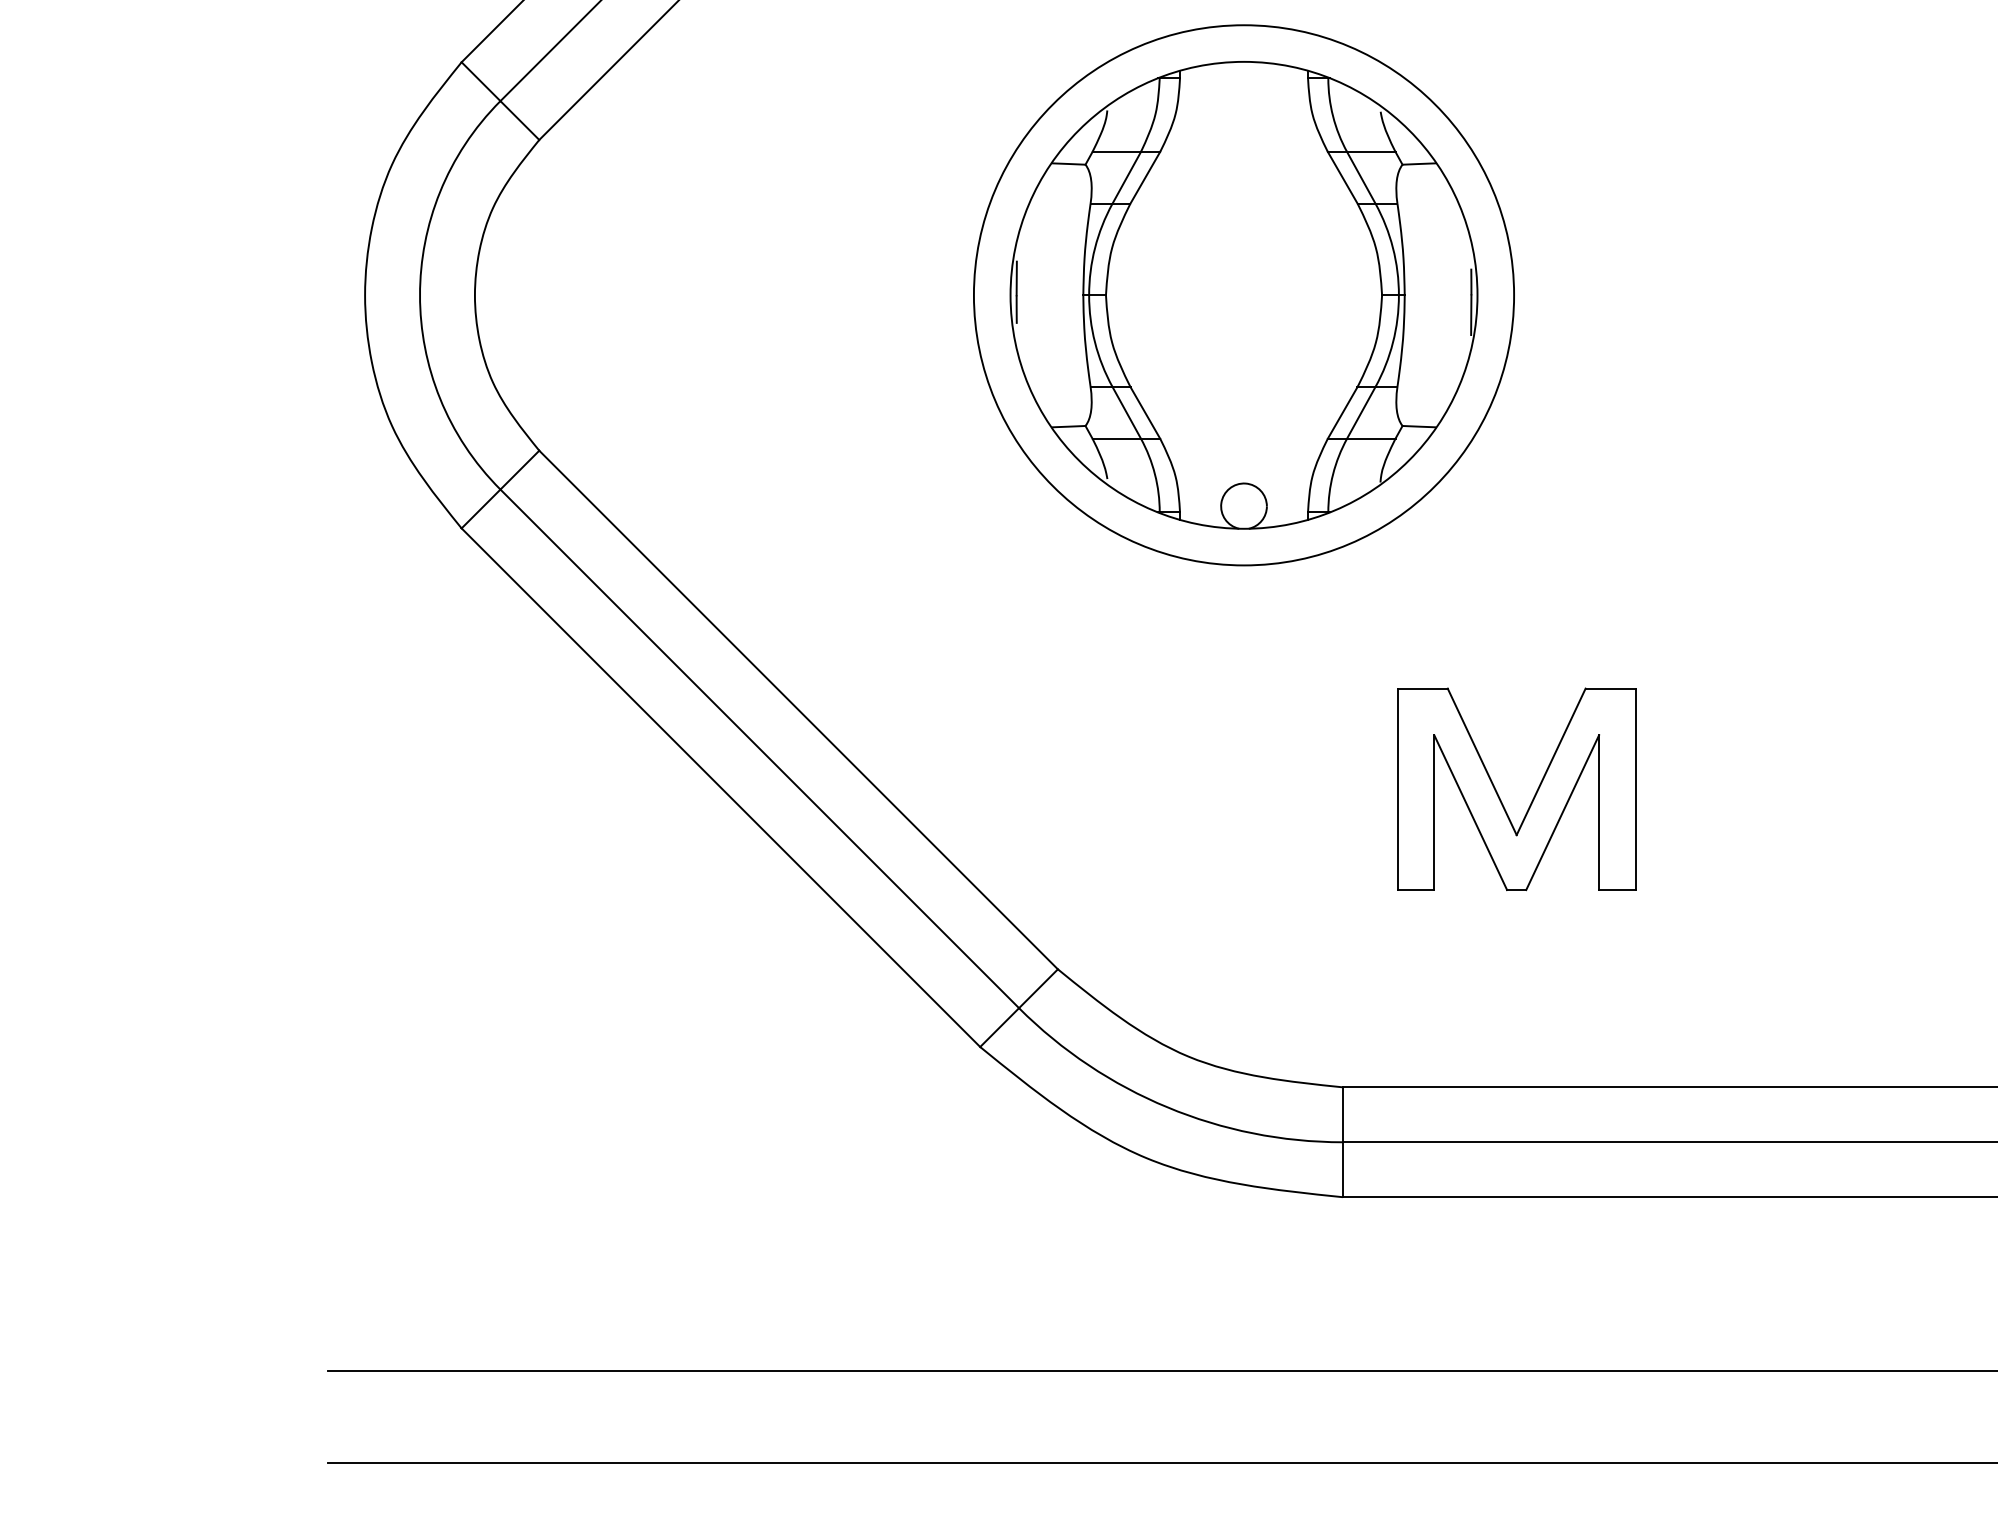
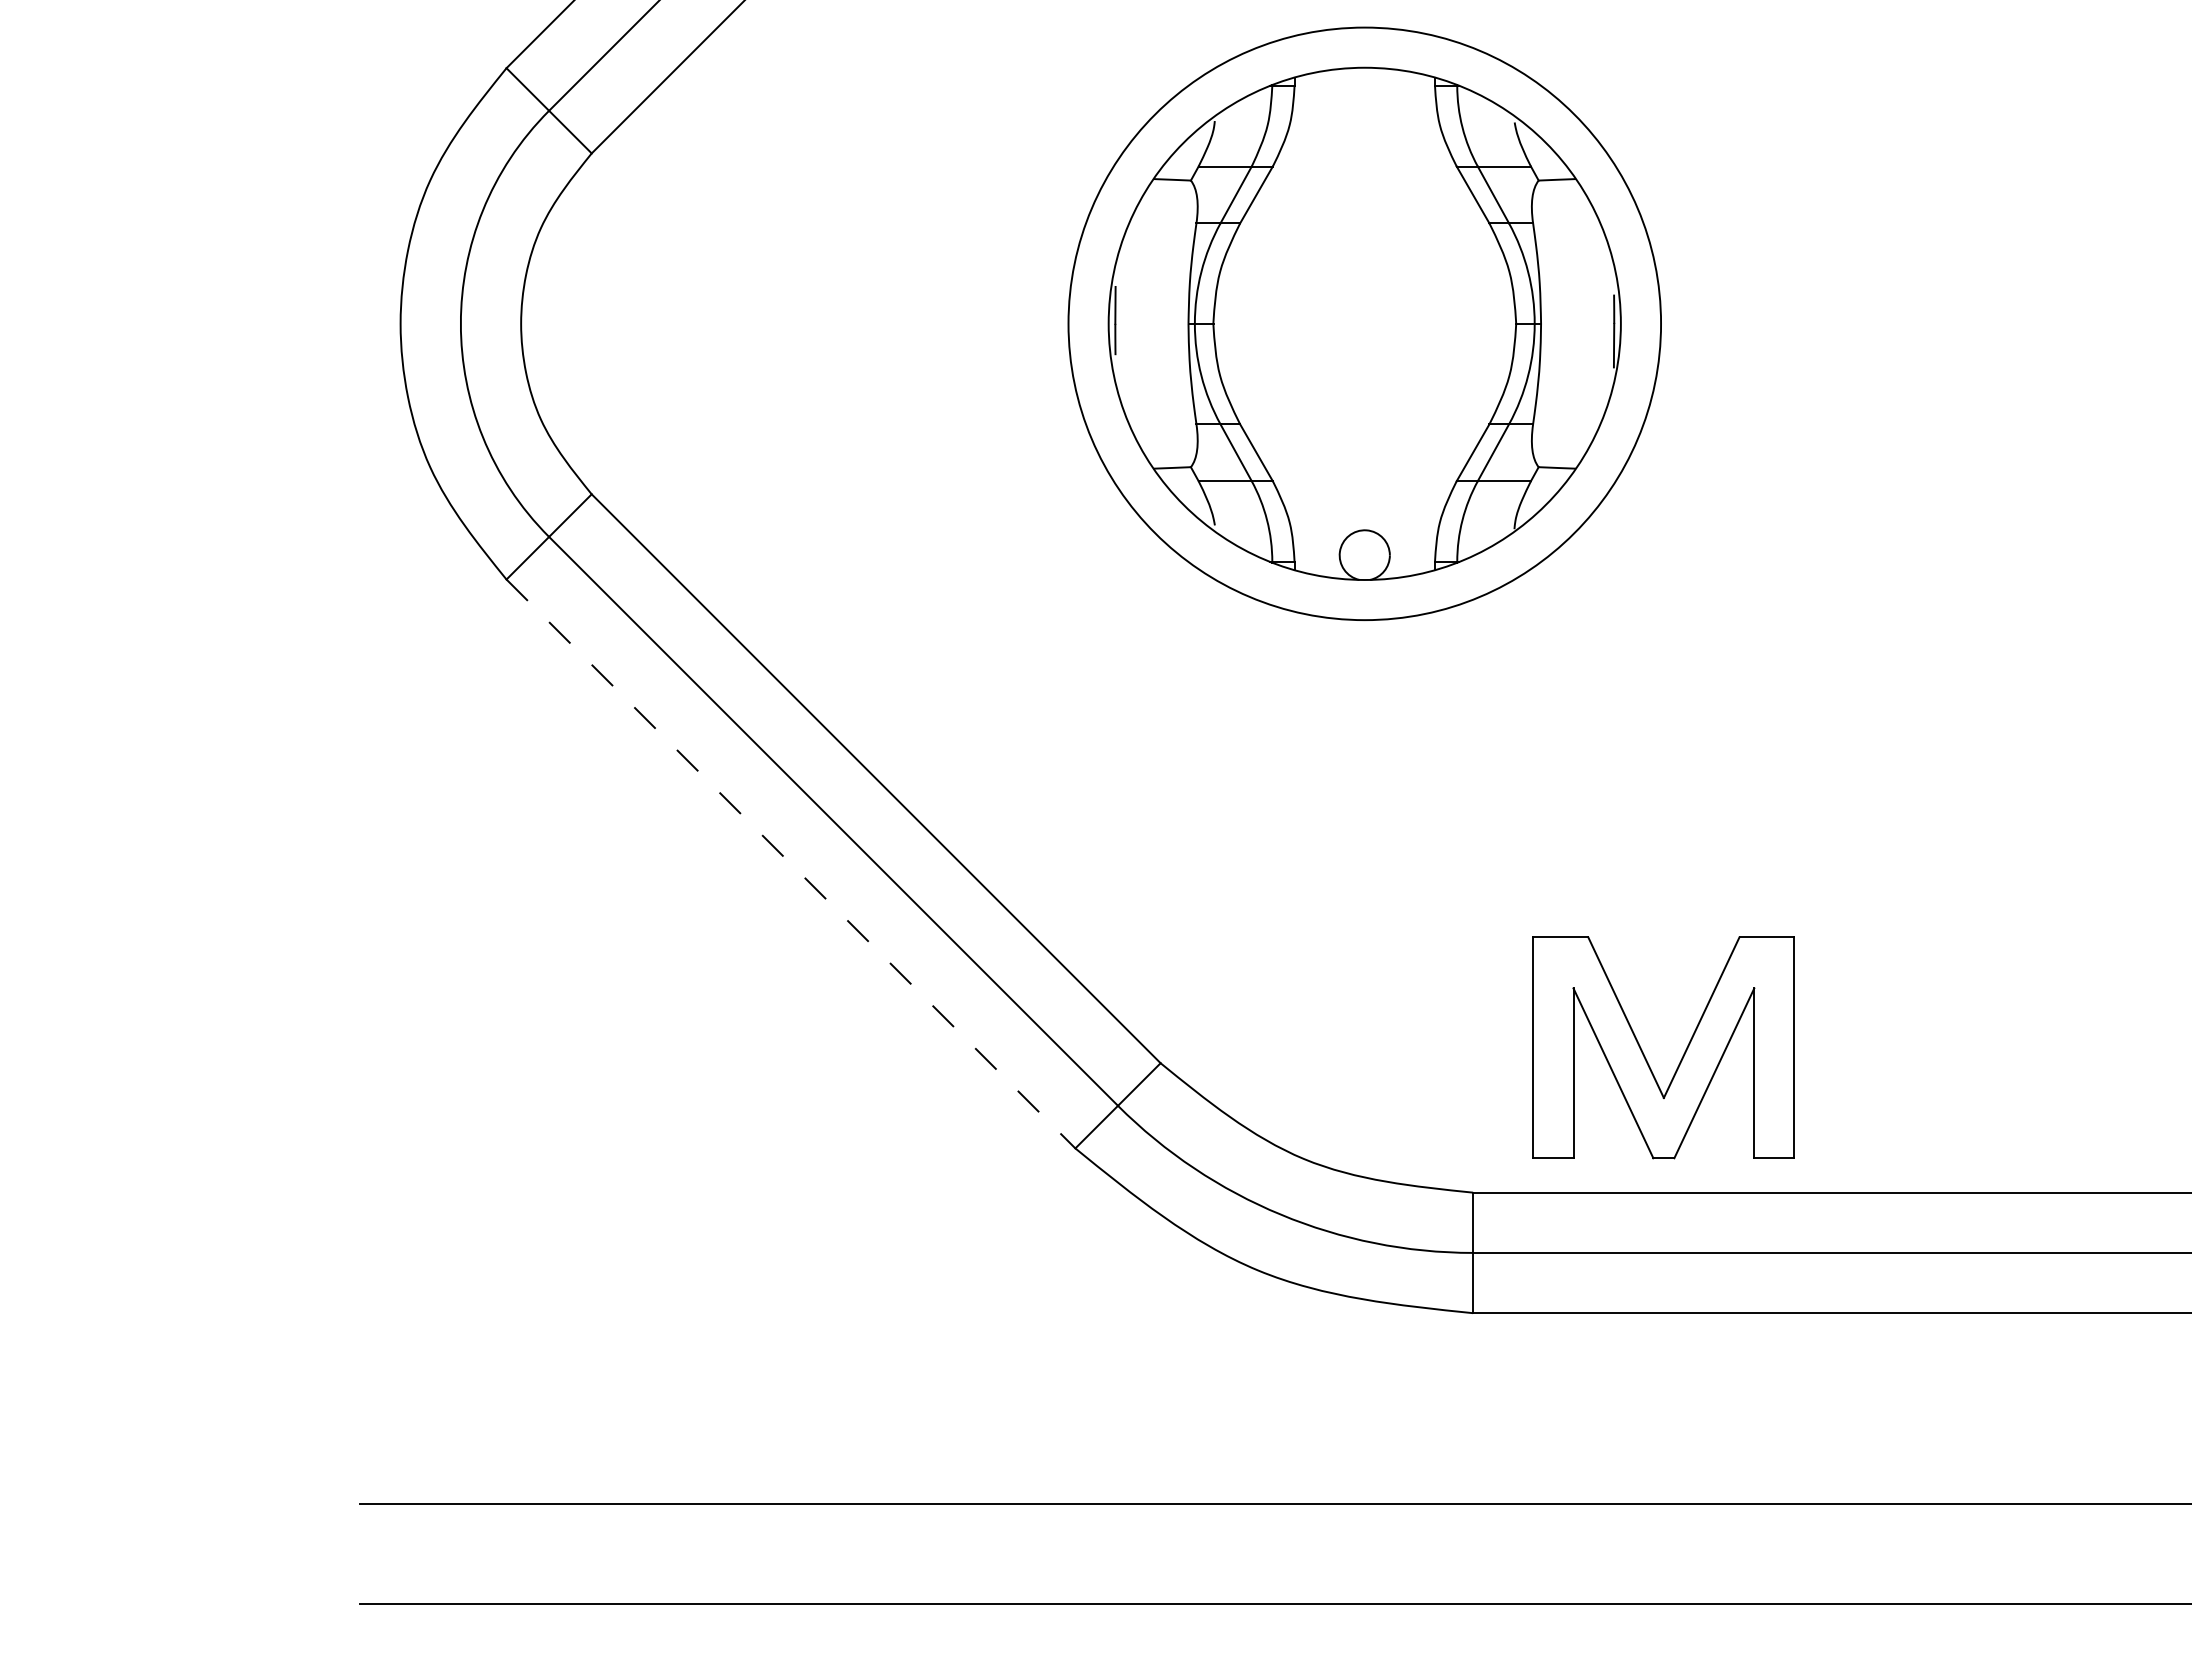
line: (721, 788) -> (791, 864), solid -> dashed
part: (1499, 797) -> (1645, 1056), moved

